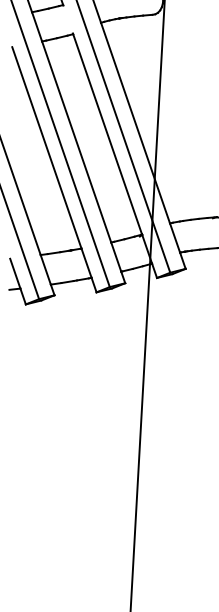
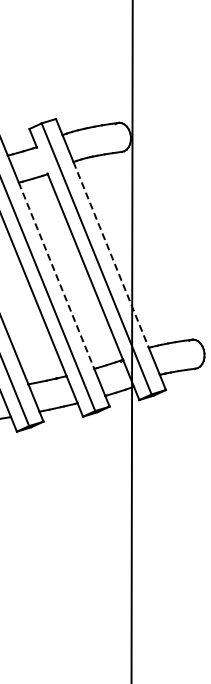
line: (135, 123) -> (111, 255), solid -> dashed
line: (76, 142) -> (56, 276), solid -> dashed

